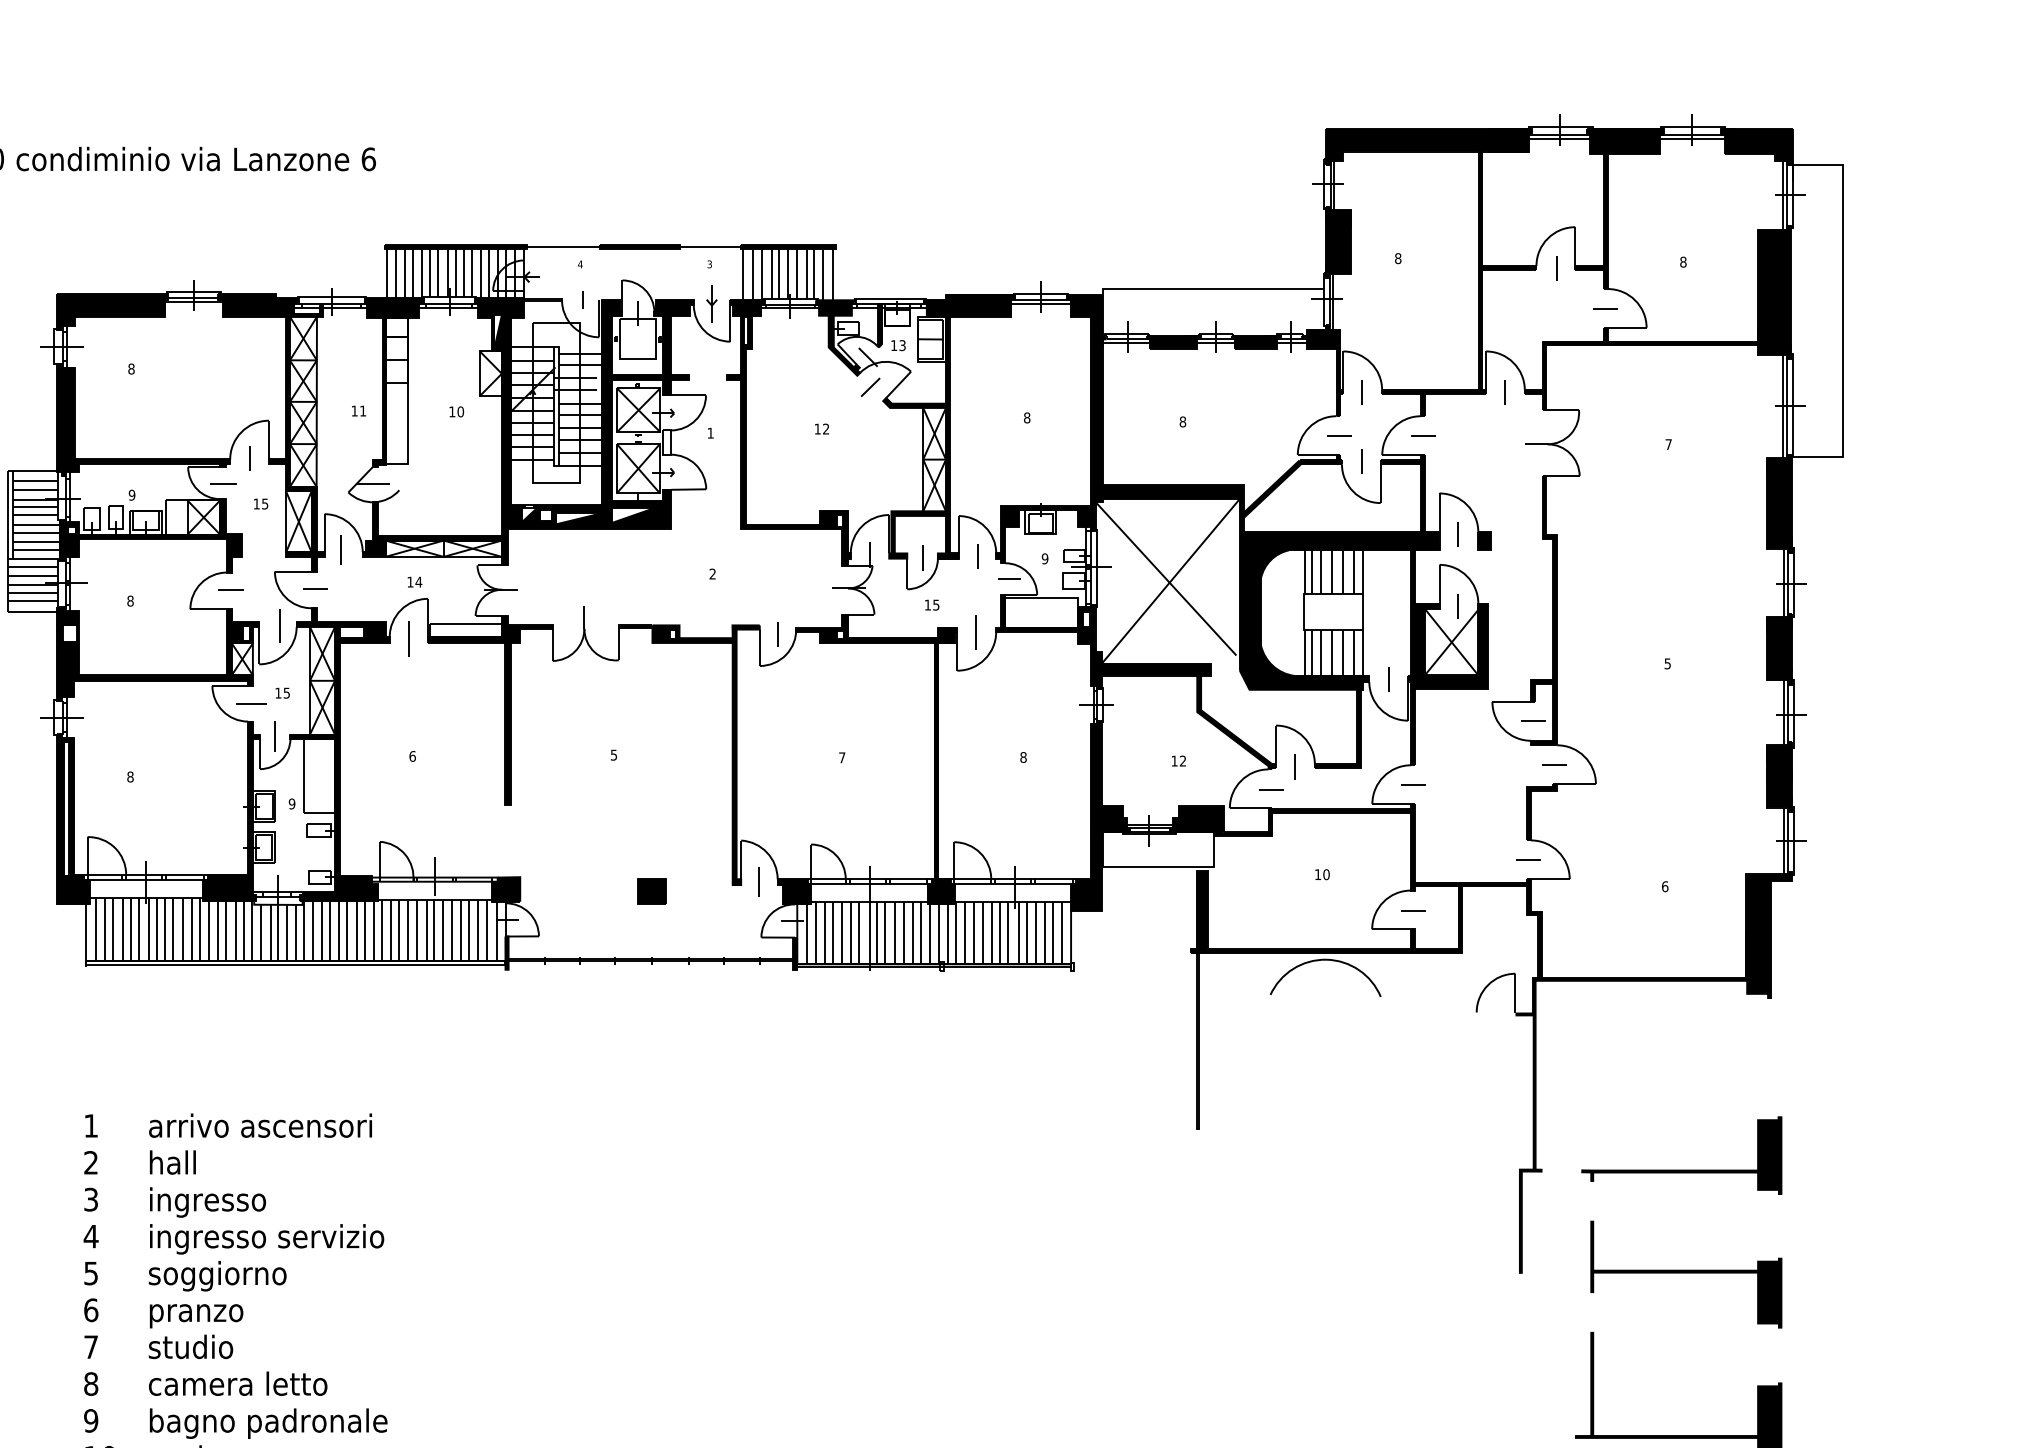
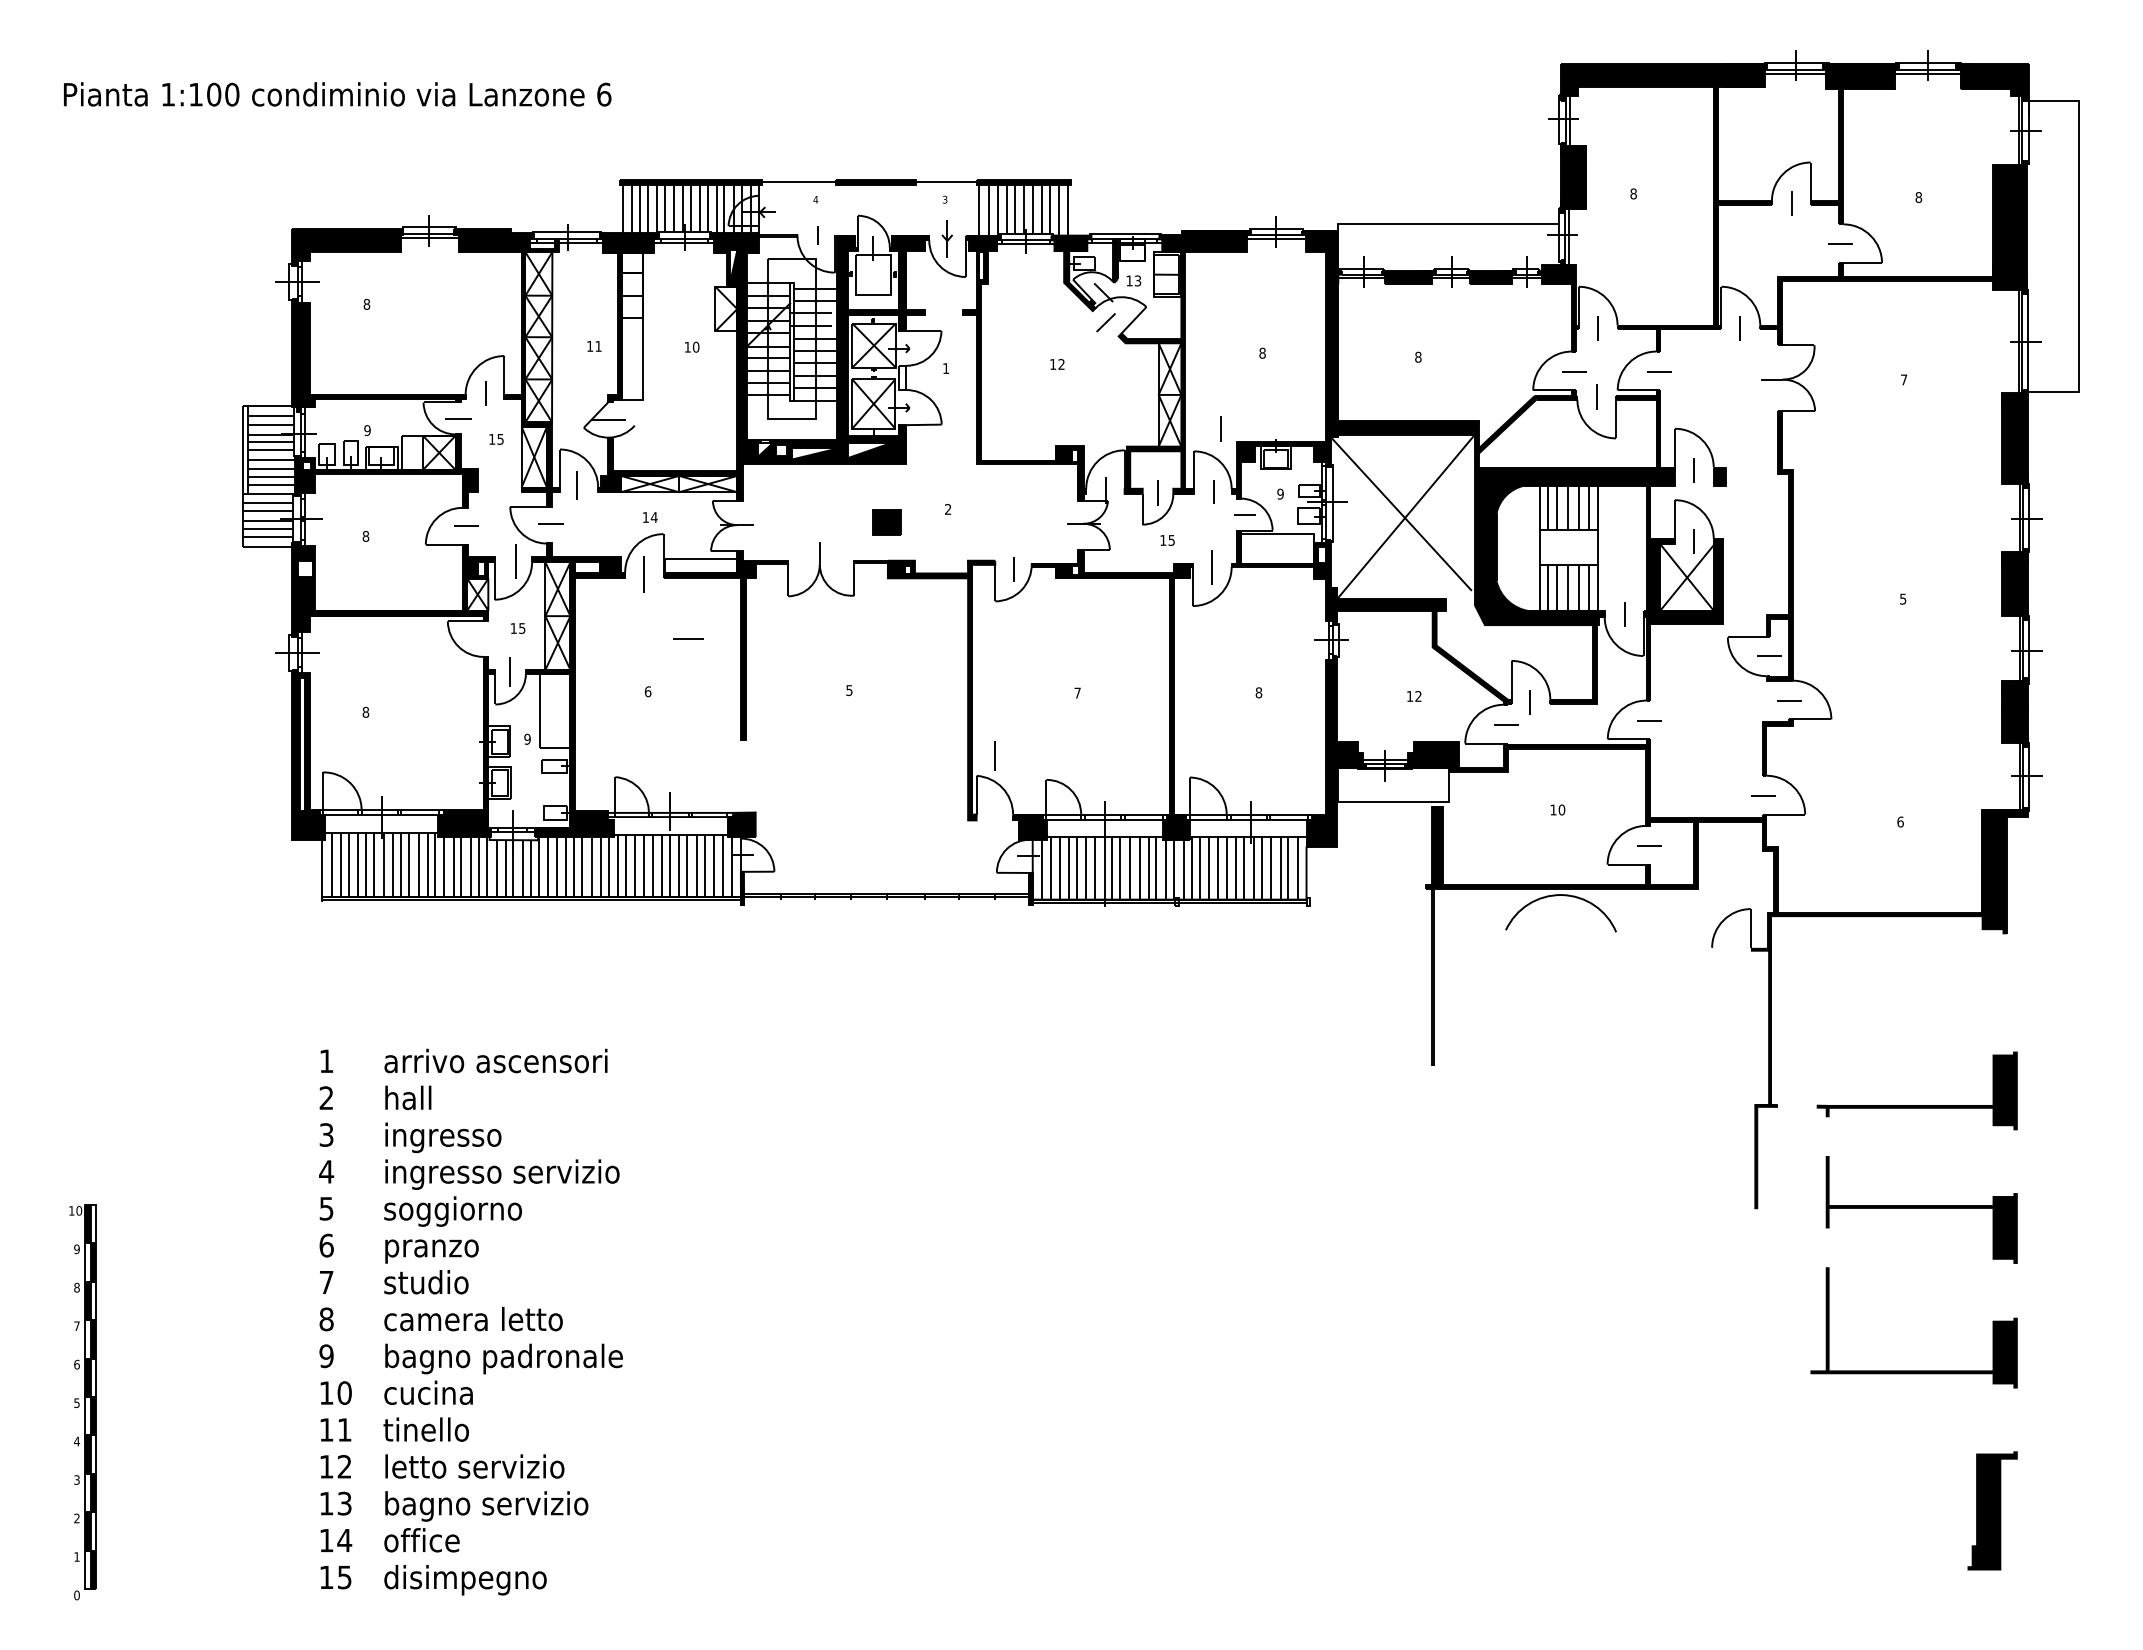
line: (985, 493) -> (1220, 428), added
line: (251, 703) -> (688, 638), moved
line: (759, 881) -> (994, 755), moved
part: (651, 892) -> (886, 522), moved

